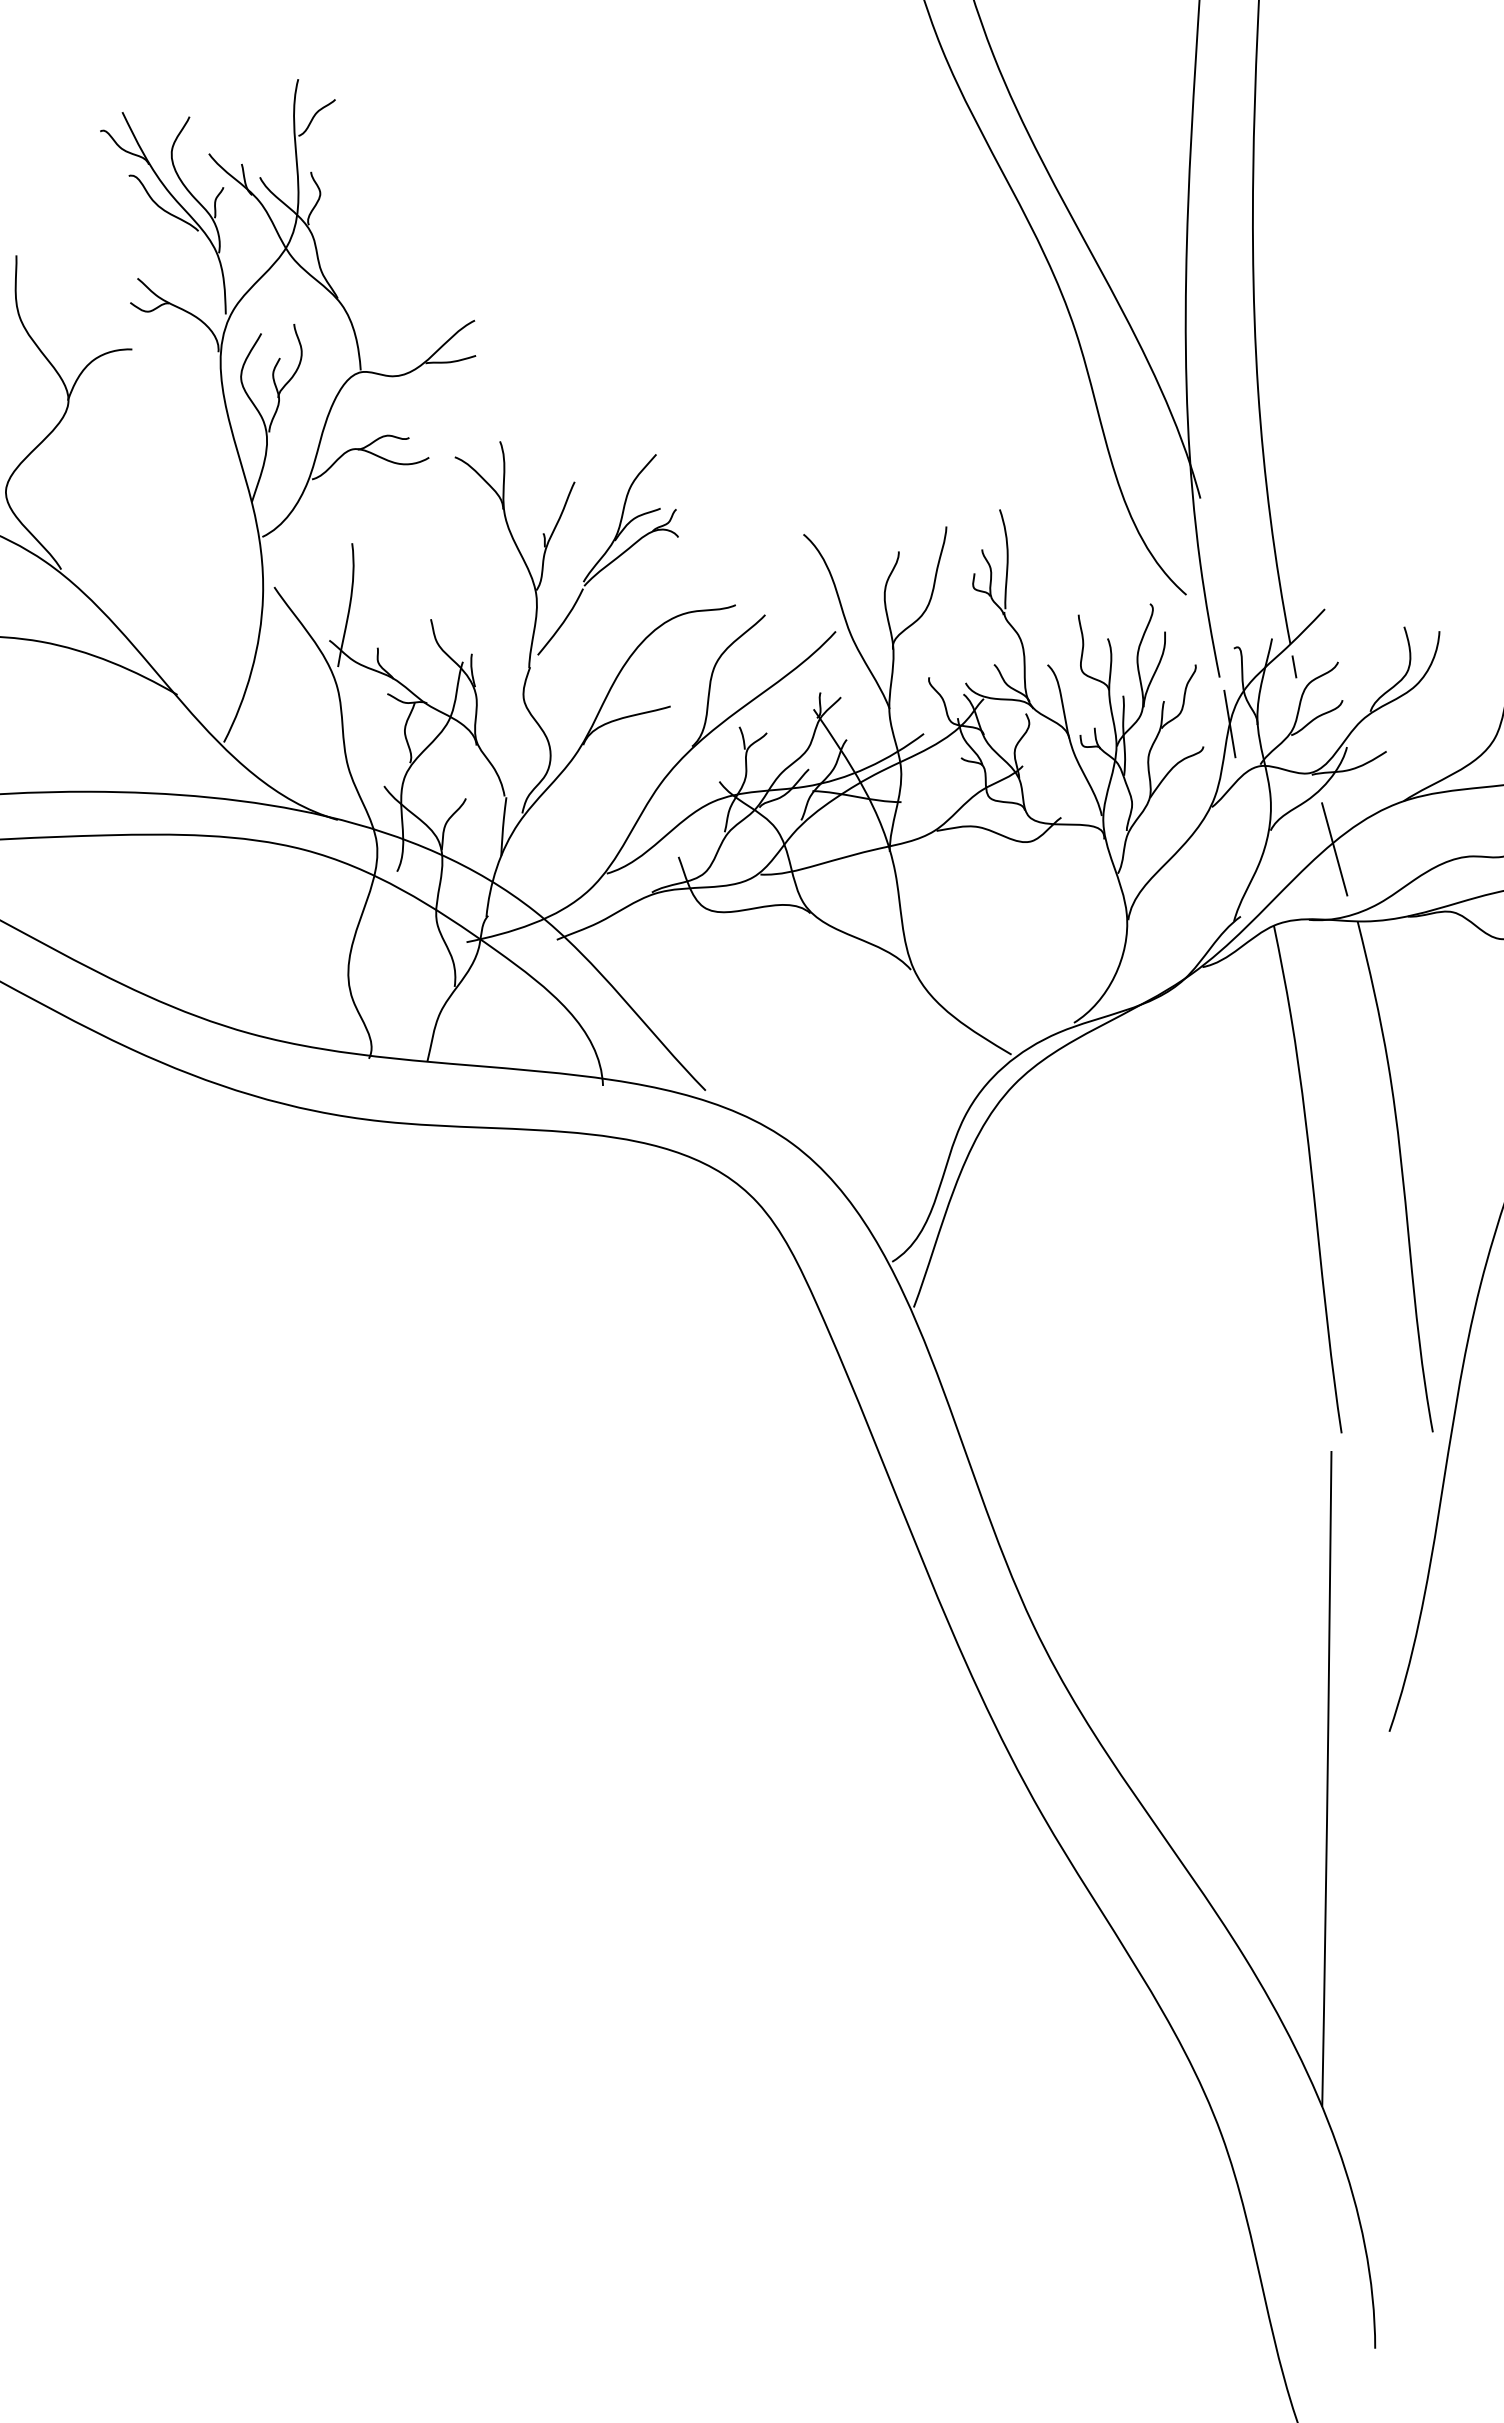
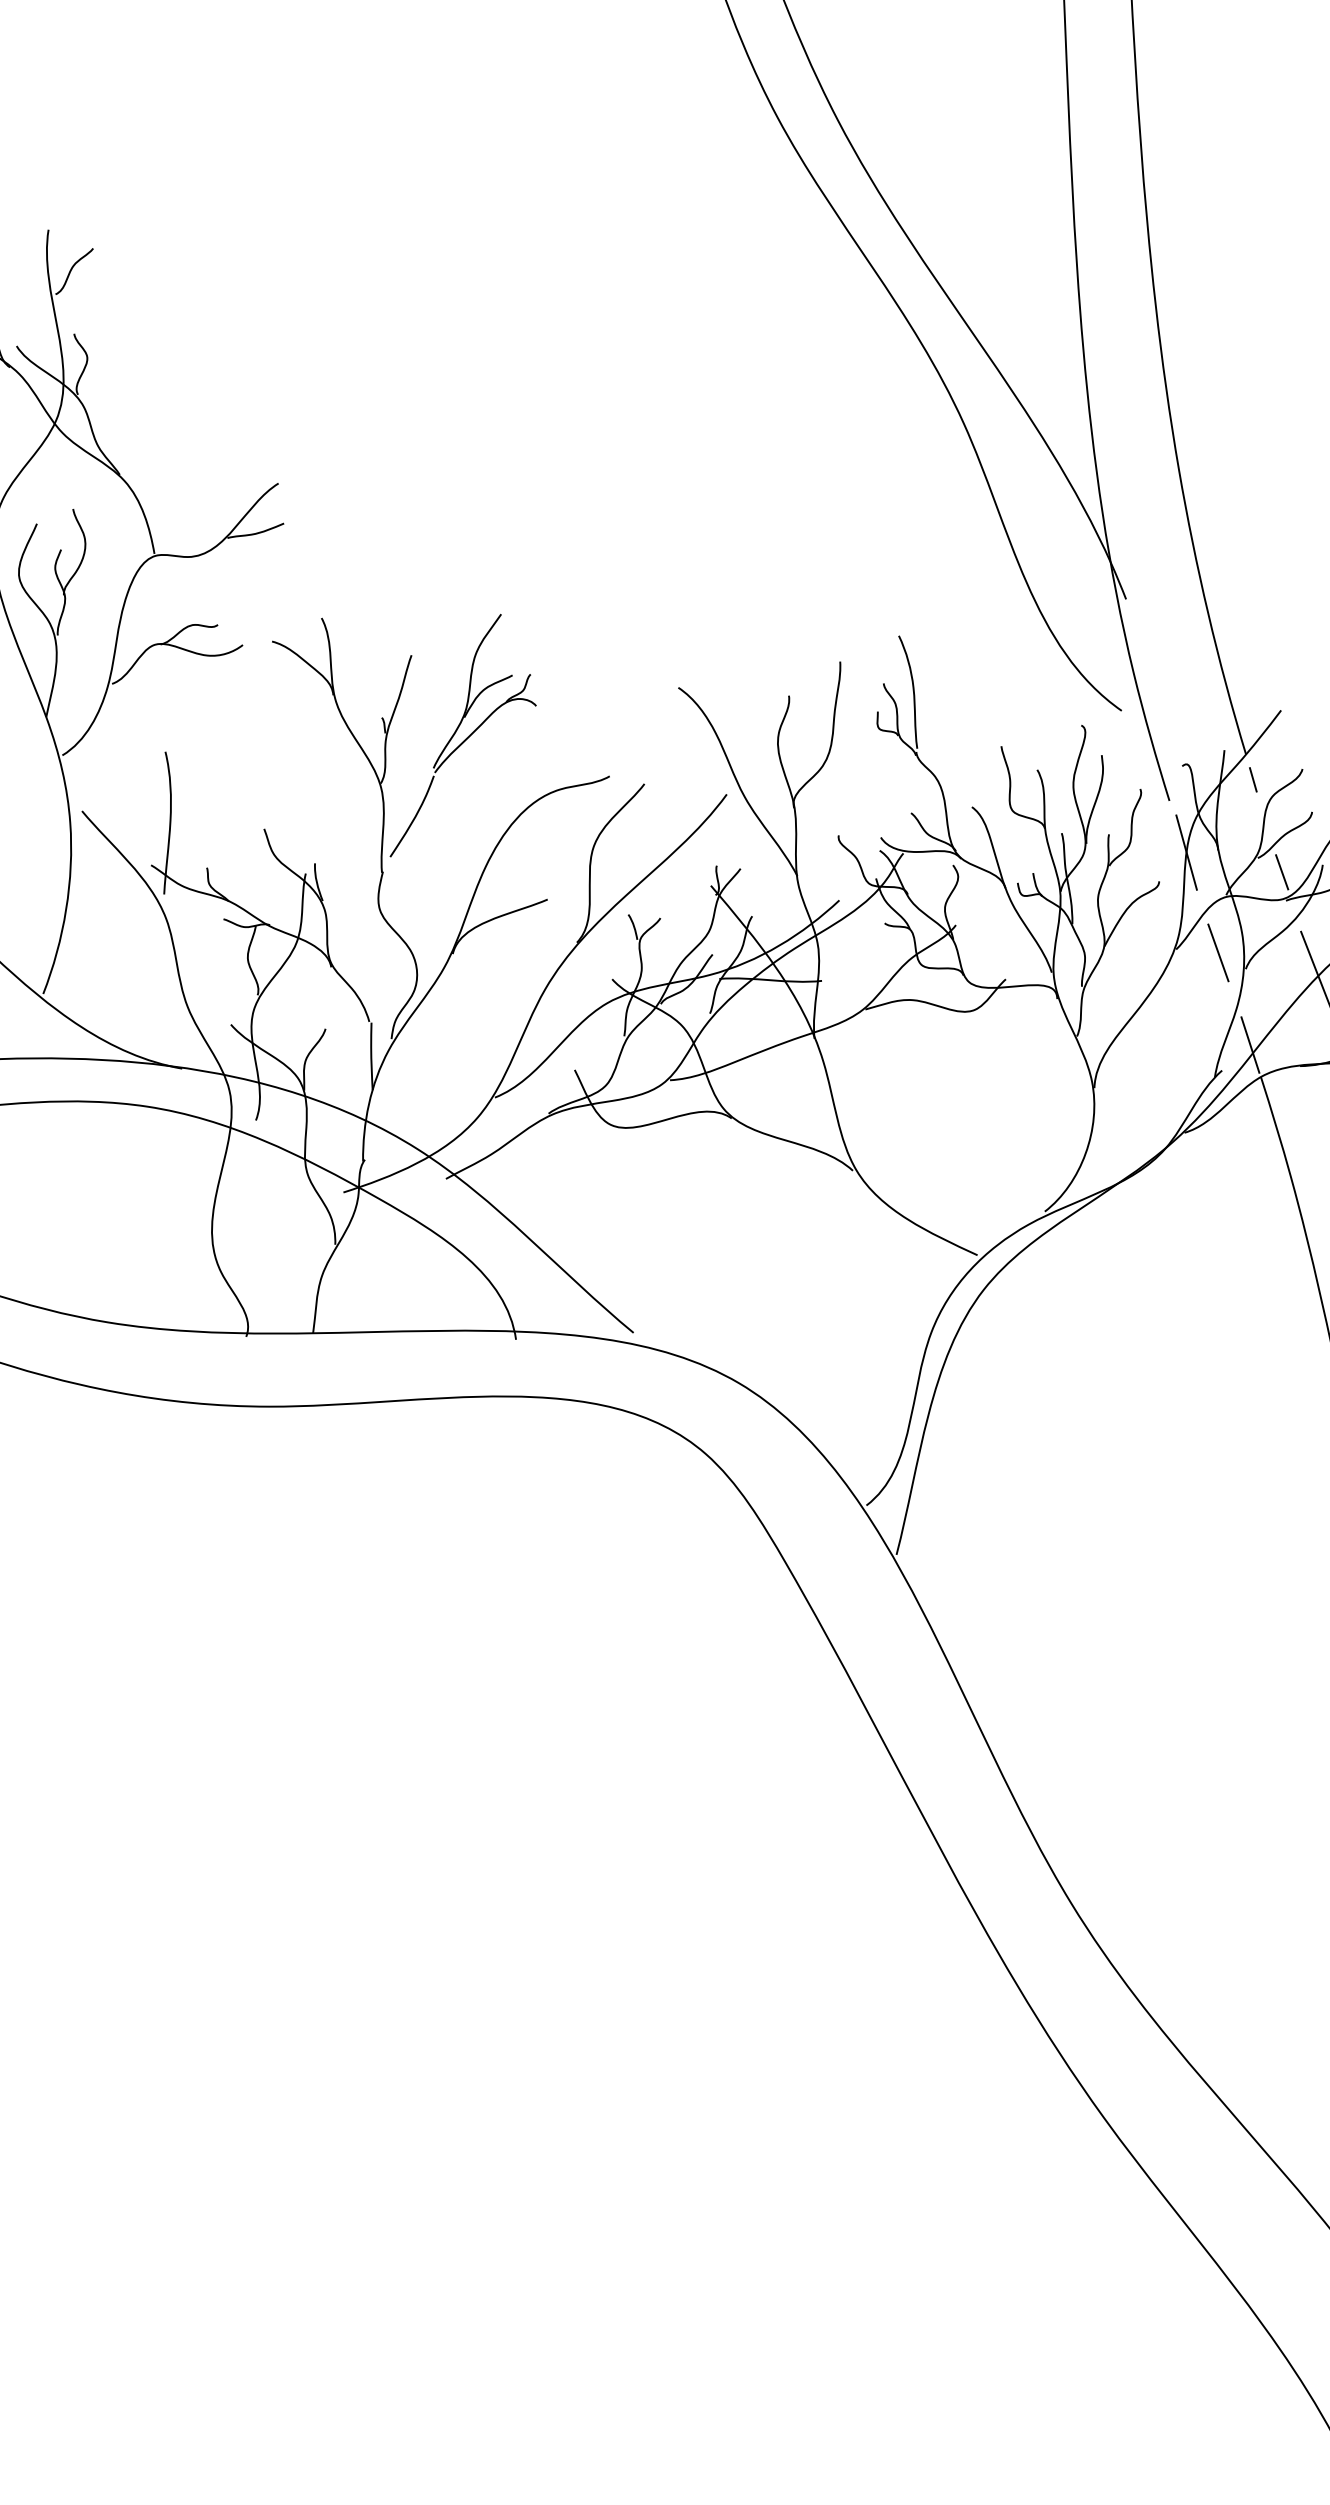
line: (1310, 749) -> (1281, 871), added
line: (1248, 813) -> (1218, 952), added
line: (1267, 896) -> (1250, 1044), added

